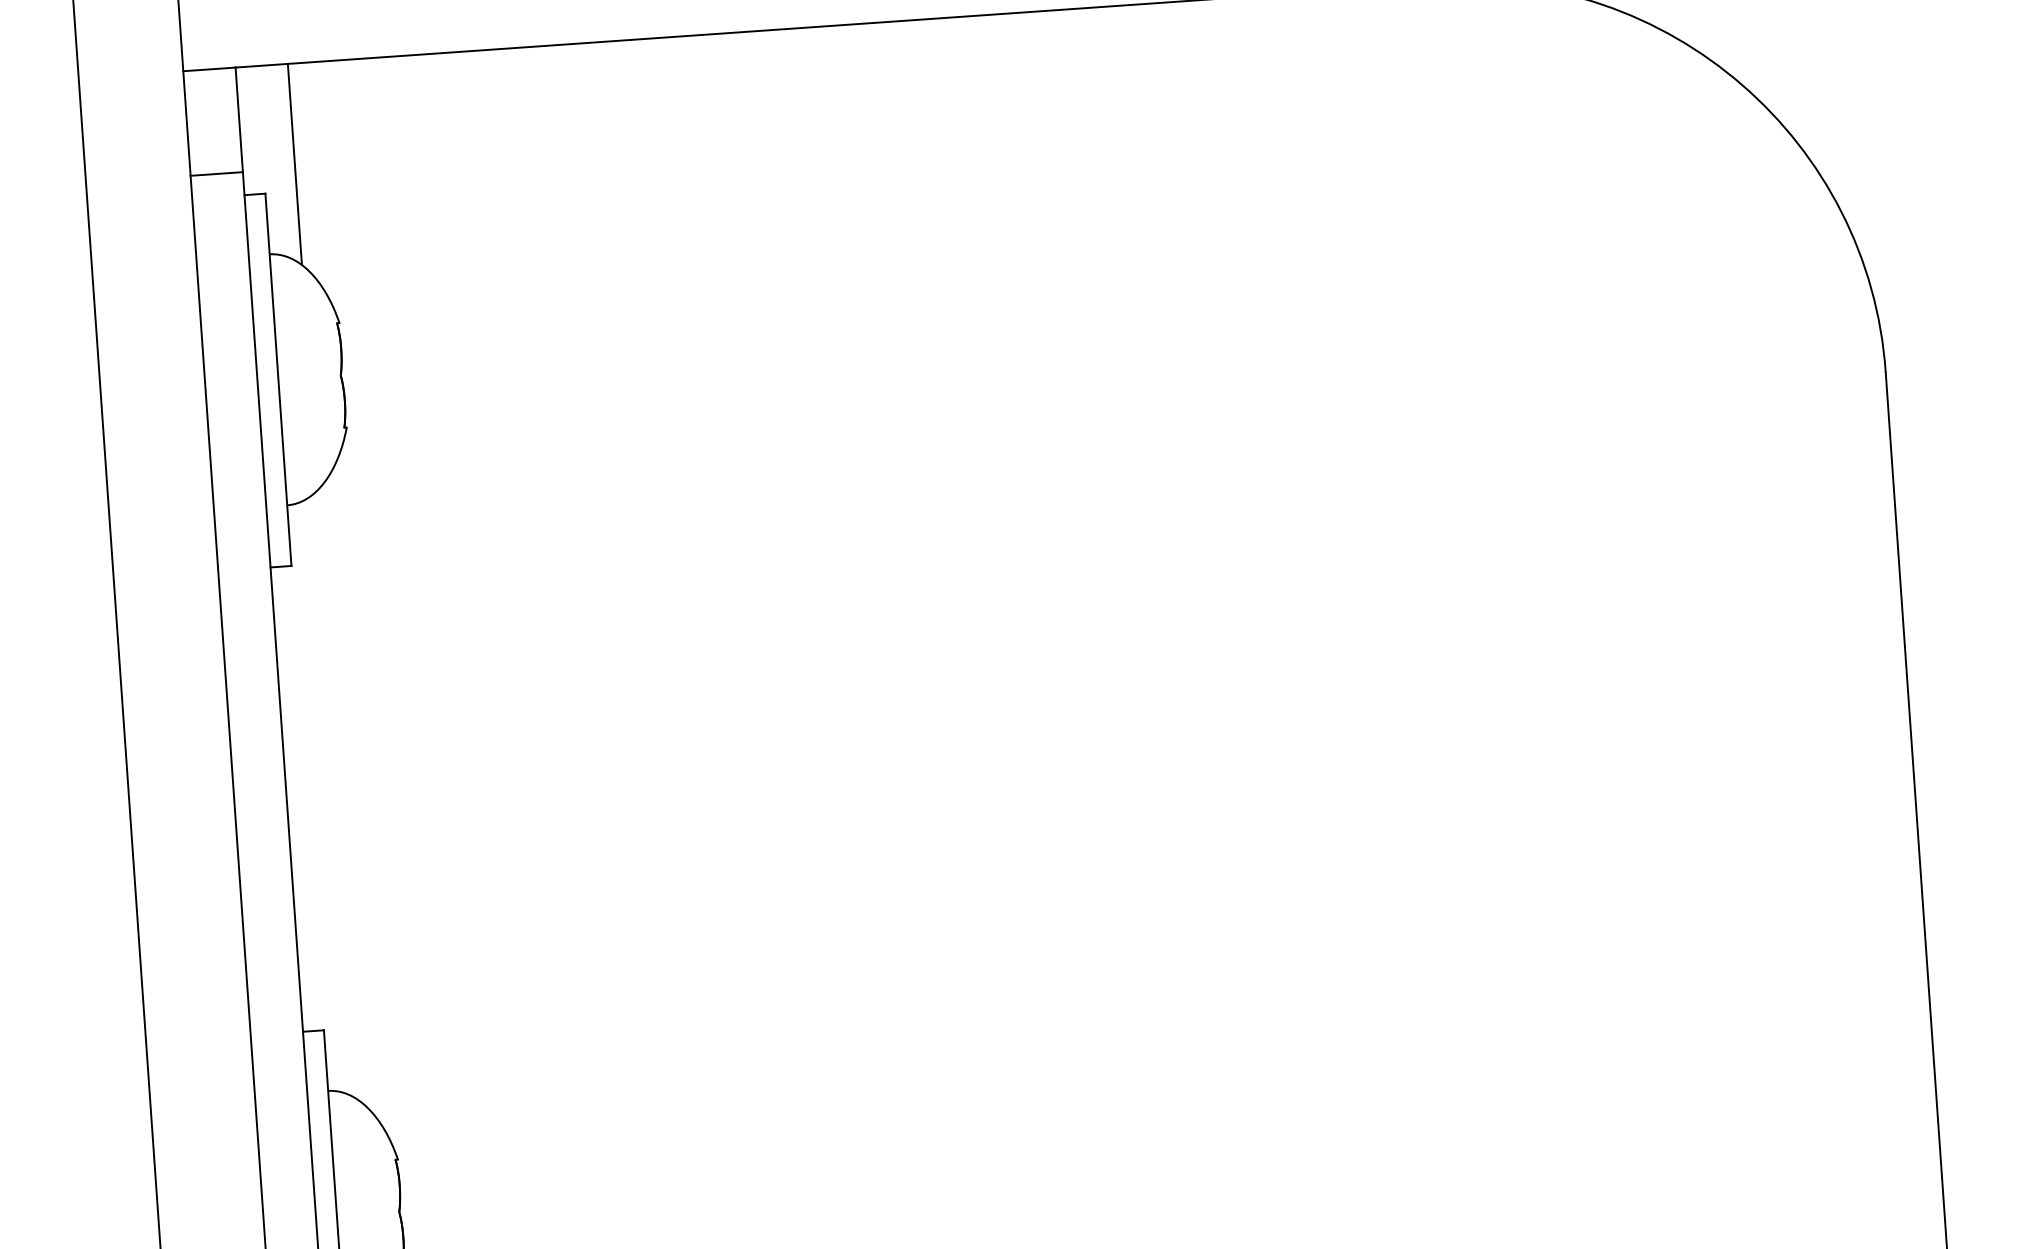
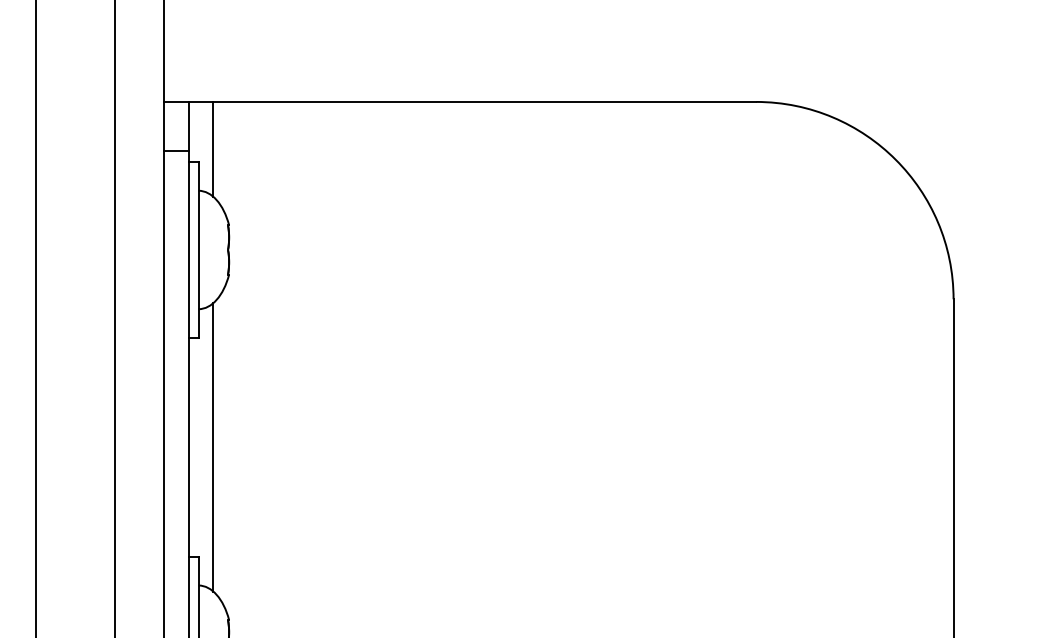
line: (339, 796) -> (213, 447), added

